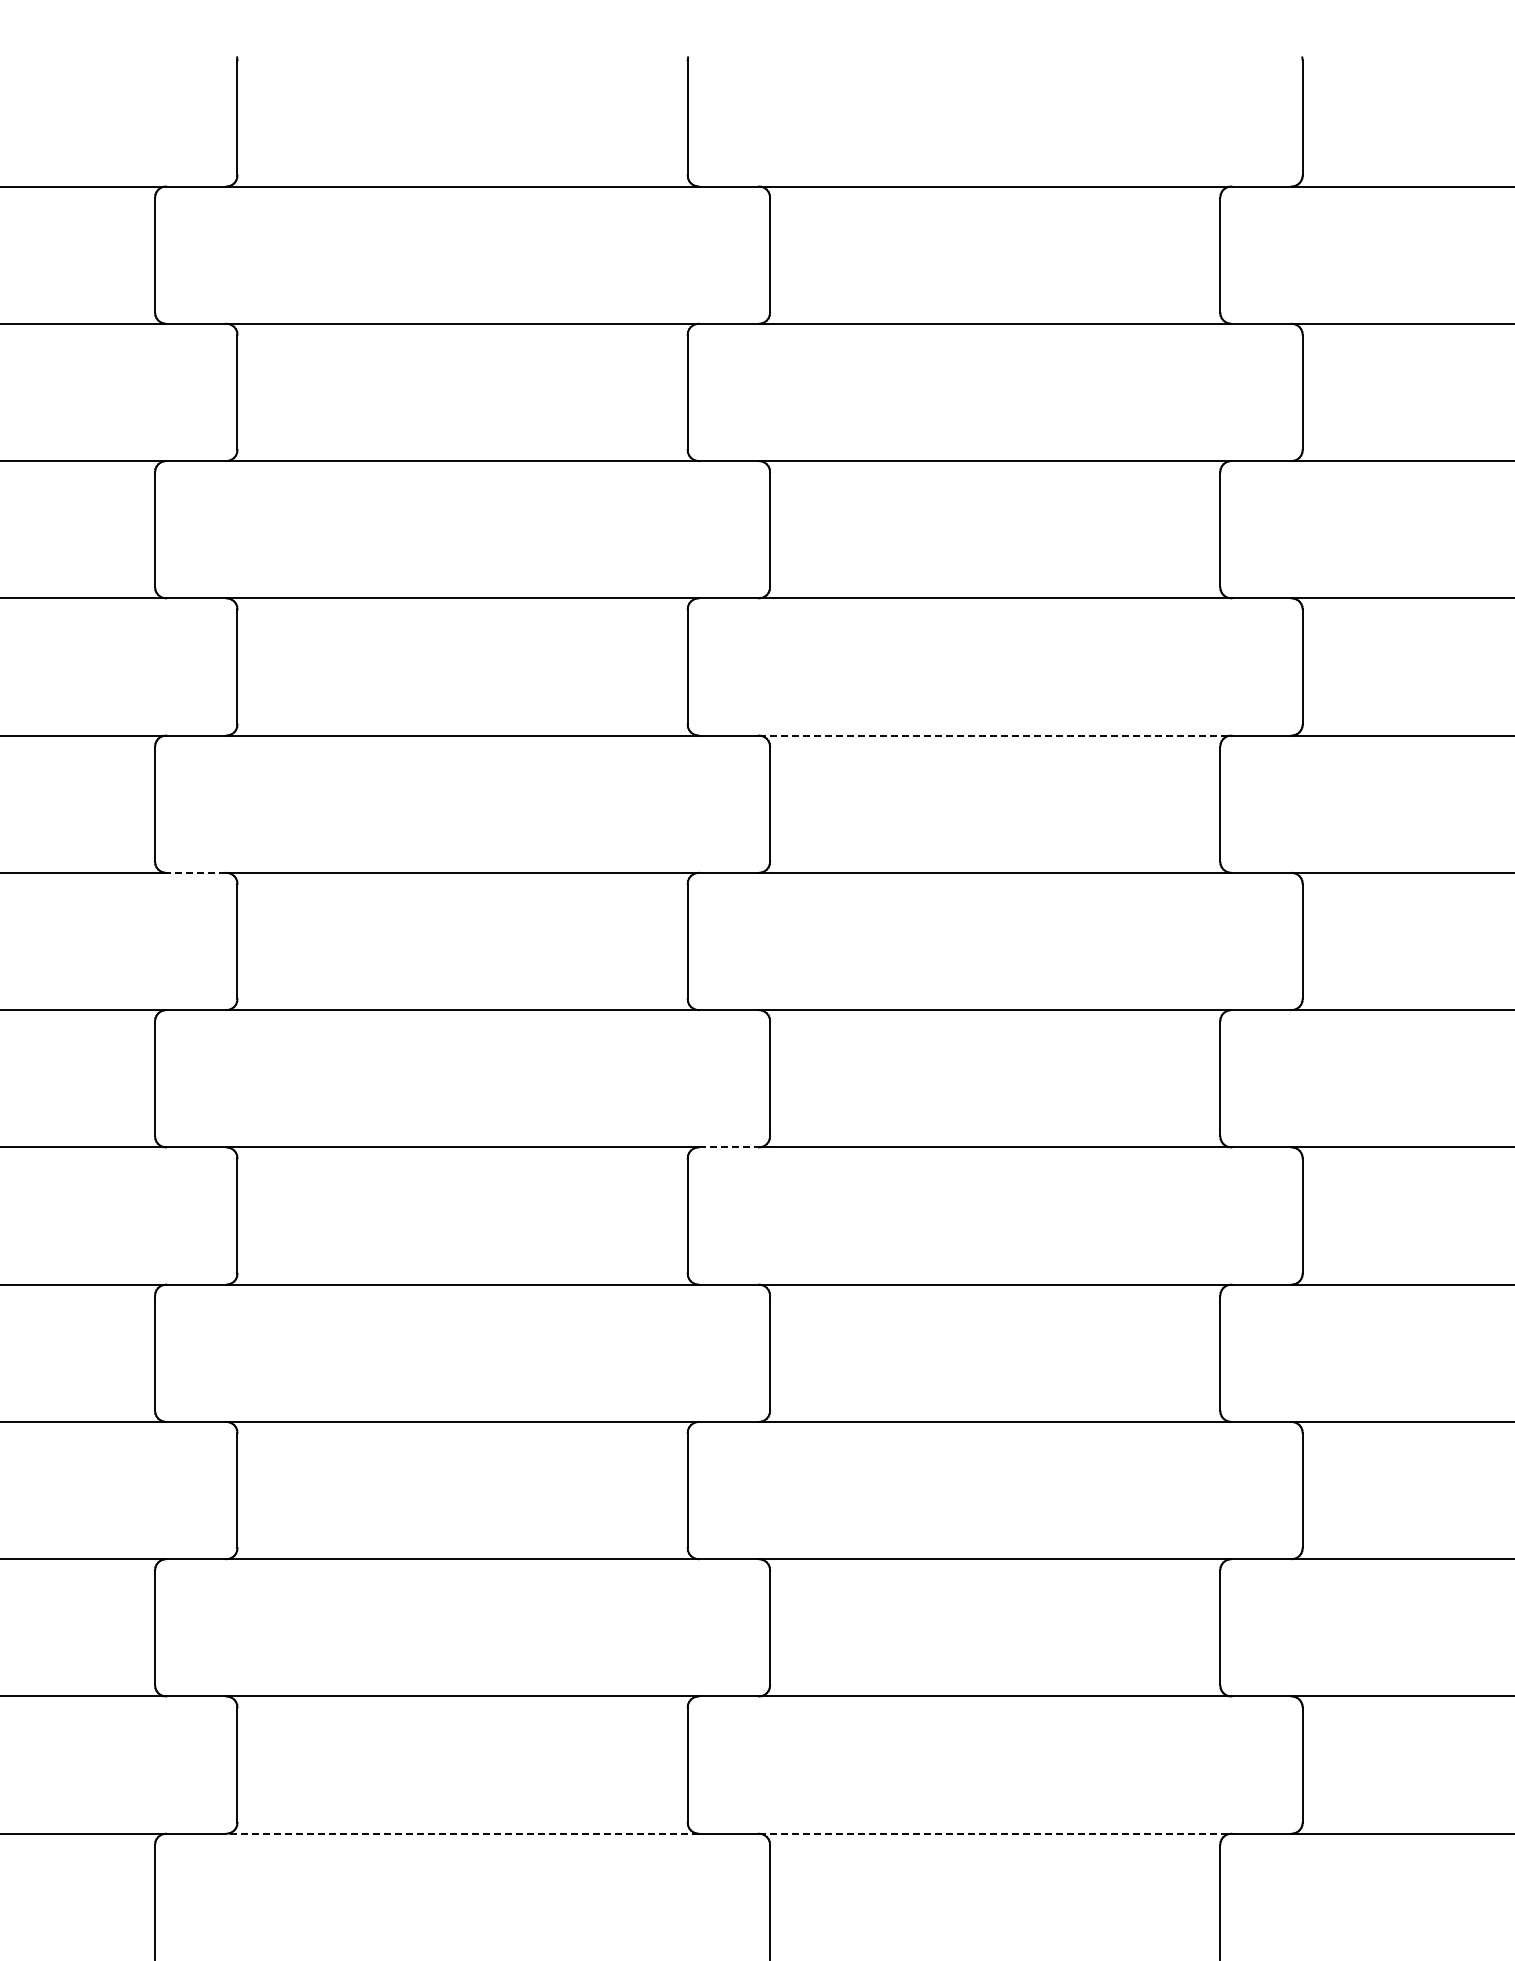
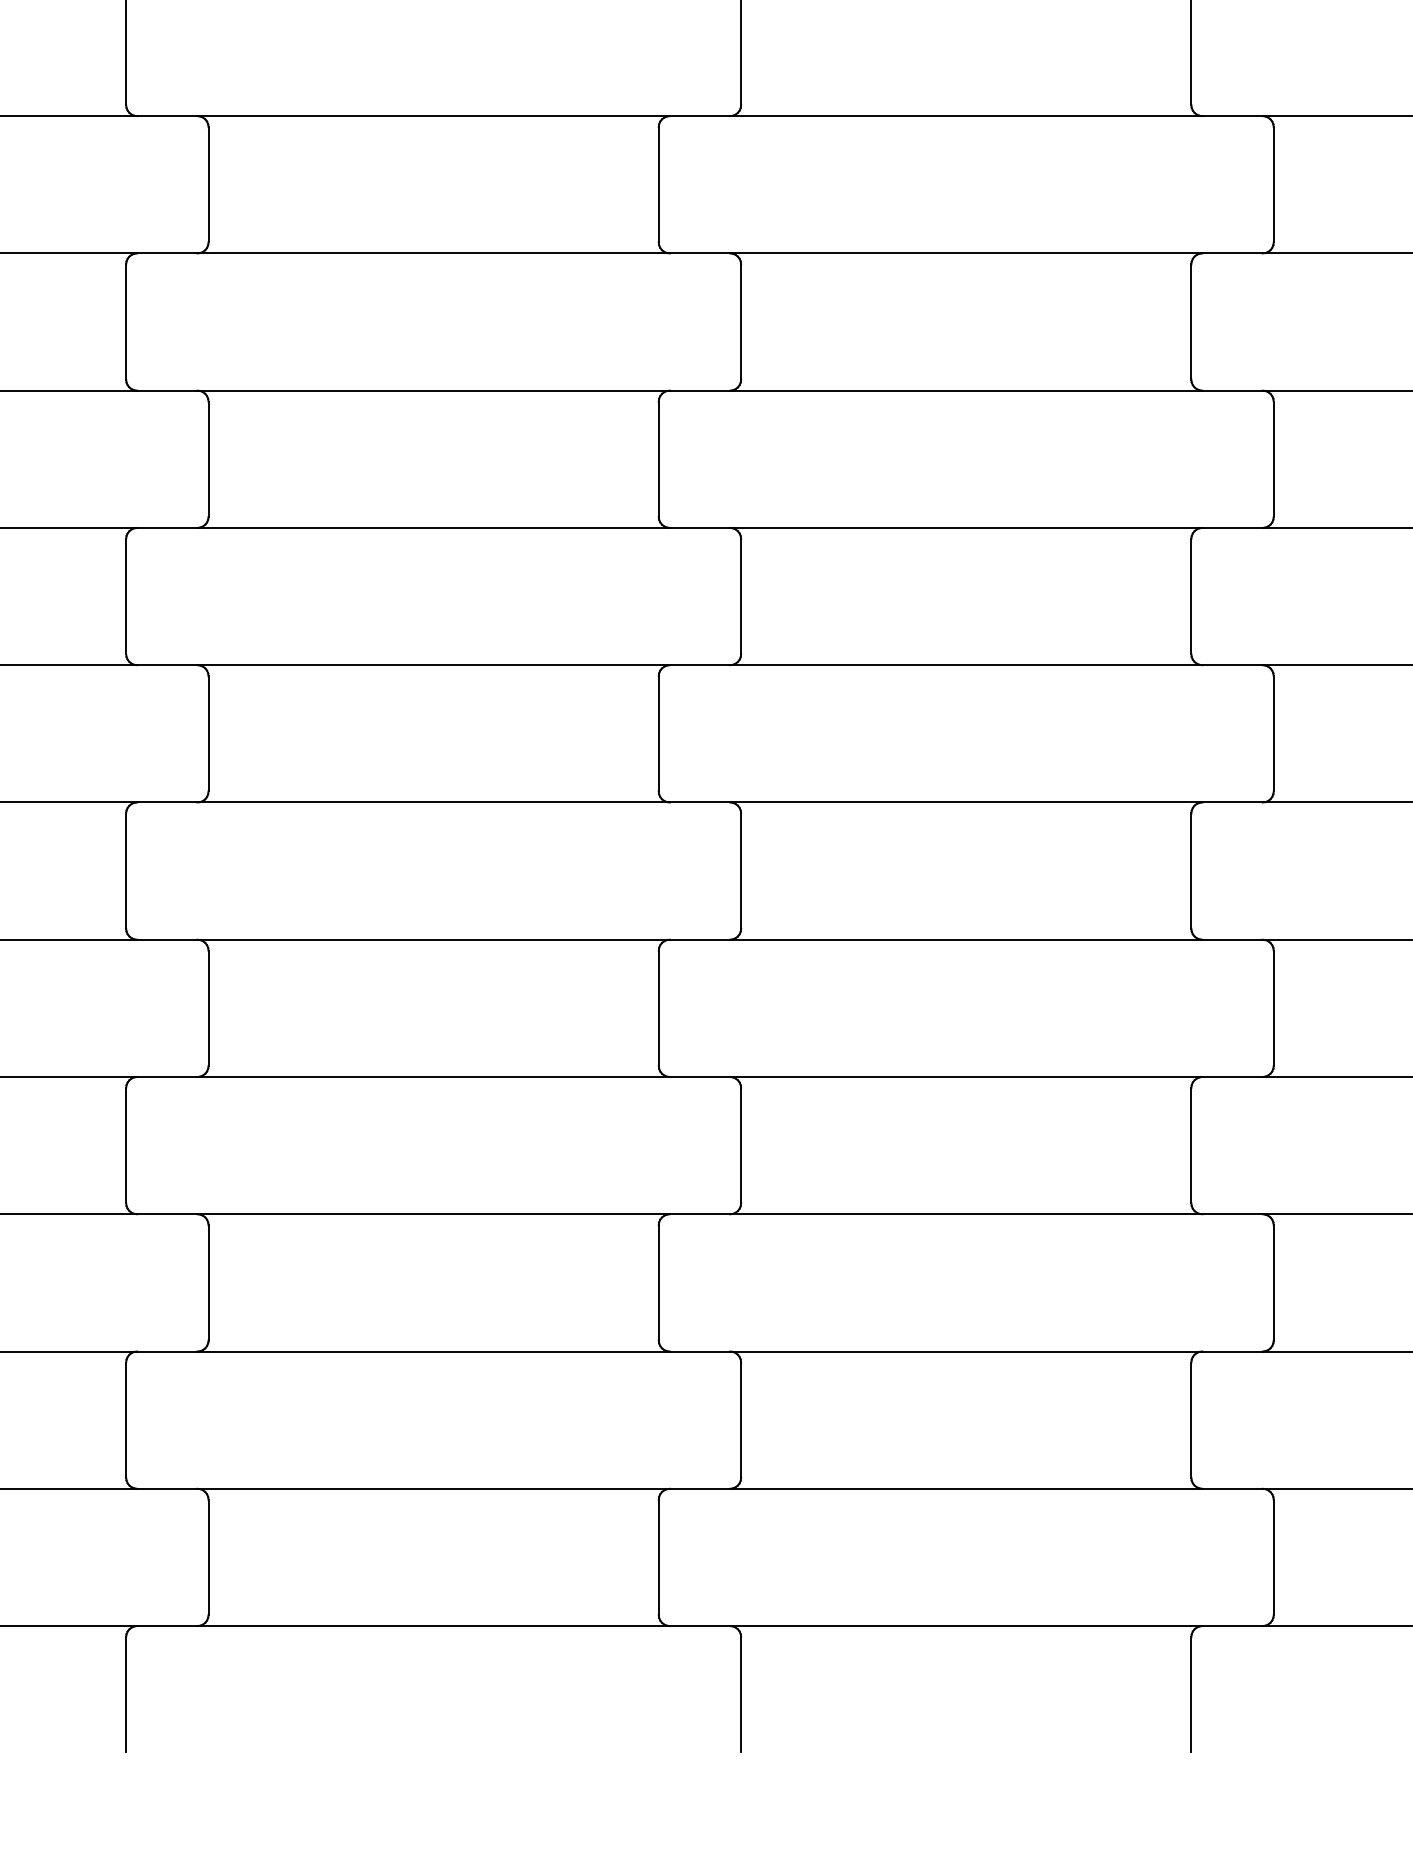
line: (995, 735) -> (966, 527), dashed -> solid
line: (195, 872) -> (166, 664), dashed -> solid
line: (729, 1147) -> (700, 939), dashed -> solid
line: (462, 1833) -> (433, 1625), dashed -> solid
line: (995, 1833) -> (966, 1625), dashed -> solid

